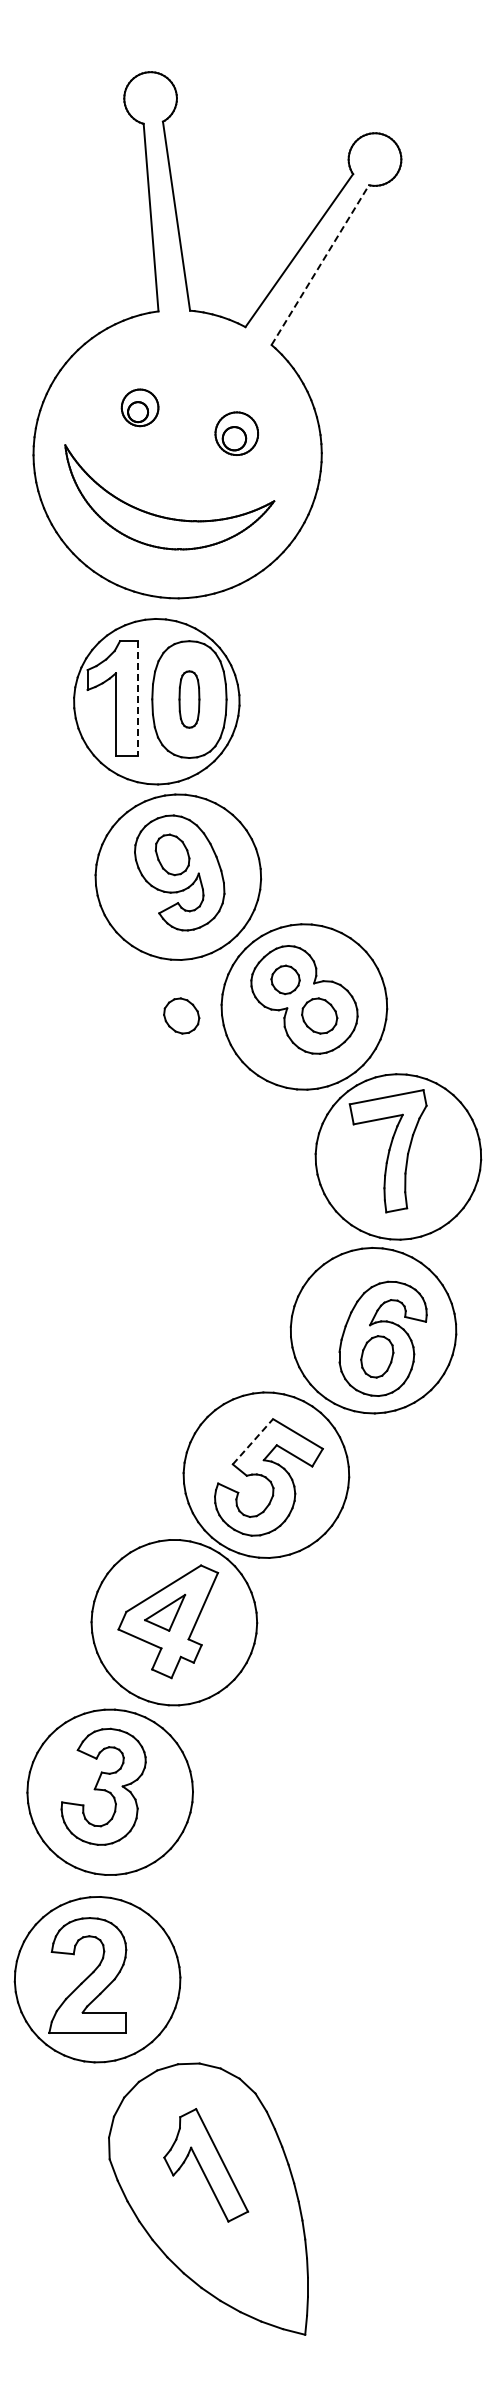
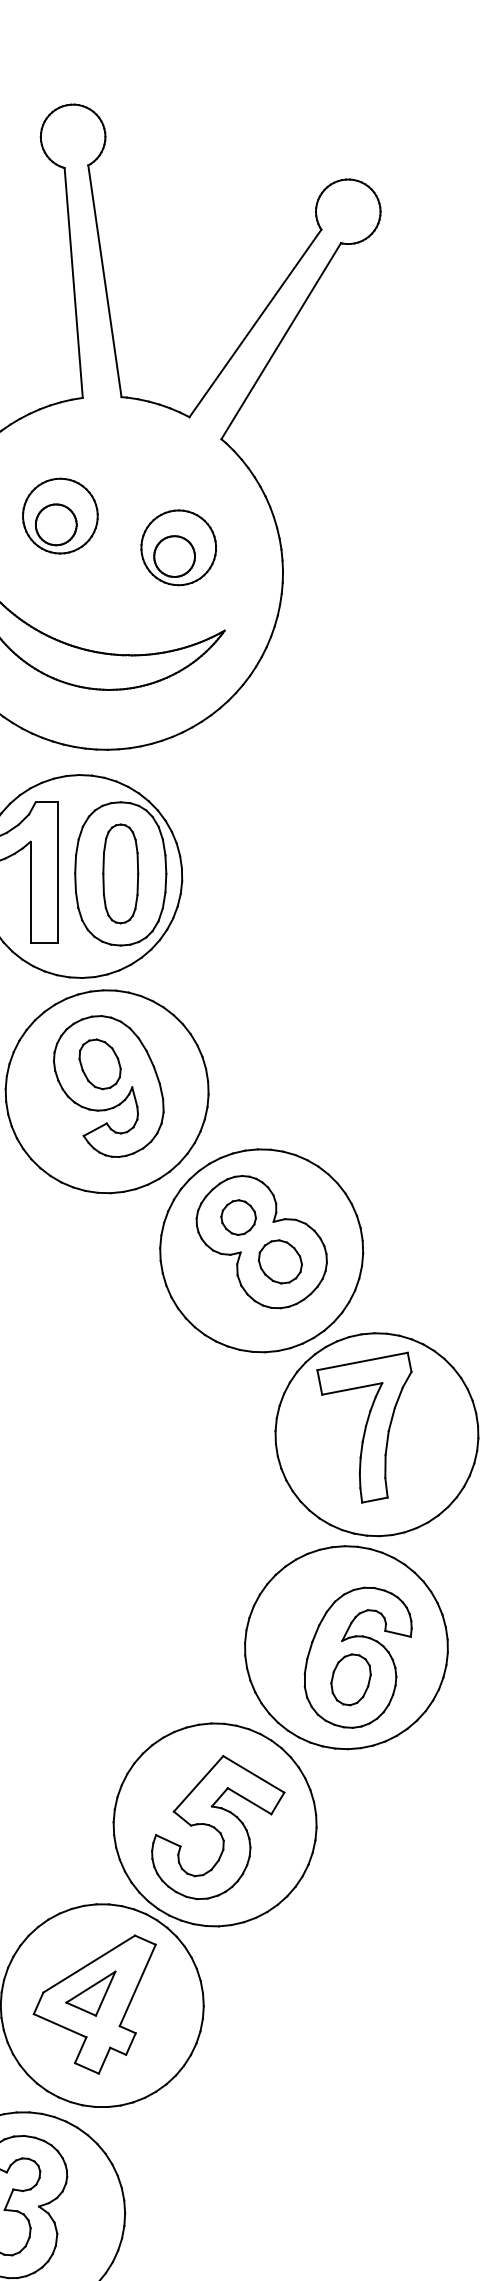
line: (320, 265) -> (281, 341), dashed -> solid
part: (139, 407) -> (59, 515), size x1.67
part: (236, 433) -> (178, 547), size x1.43
line: (137, 699) -> (57, 873), dashed -> solid
part: (189, 699) -> (120, 873), size x1.43
part: (181, 1015) -> (111, 1261), removed
line: (253, 1441) -> (199, 1783), dashed -> solid

